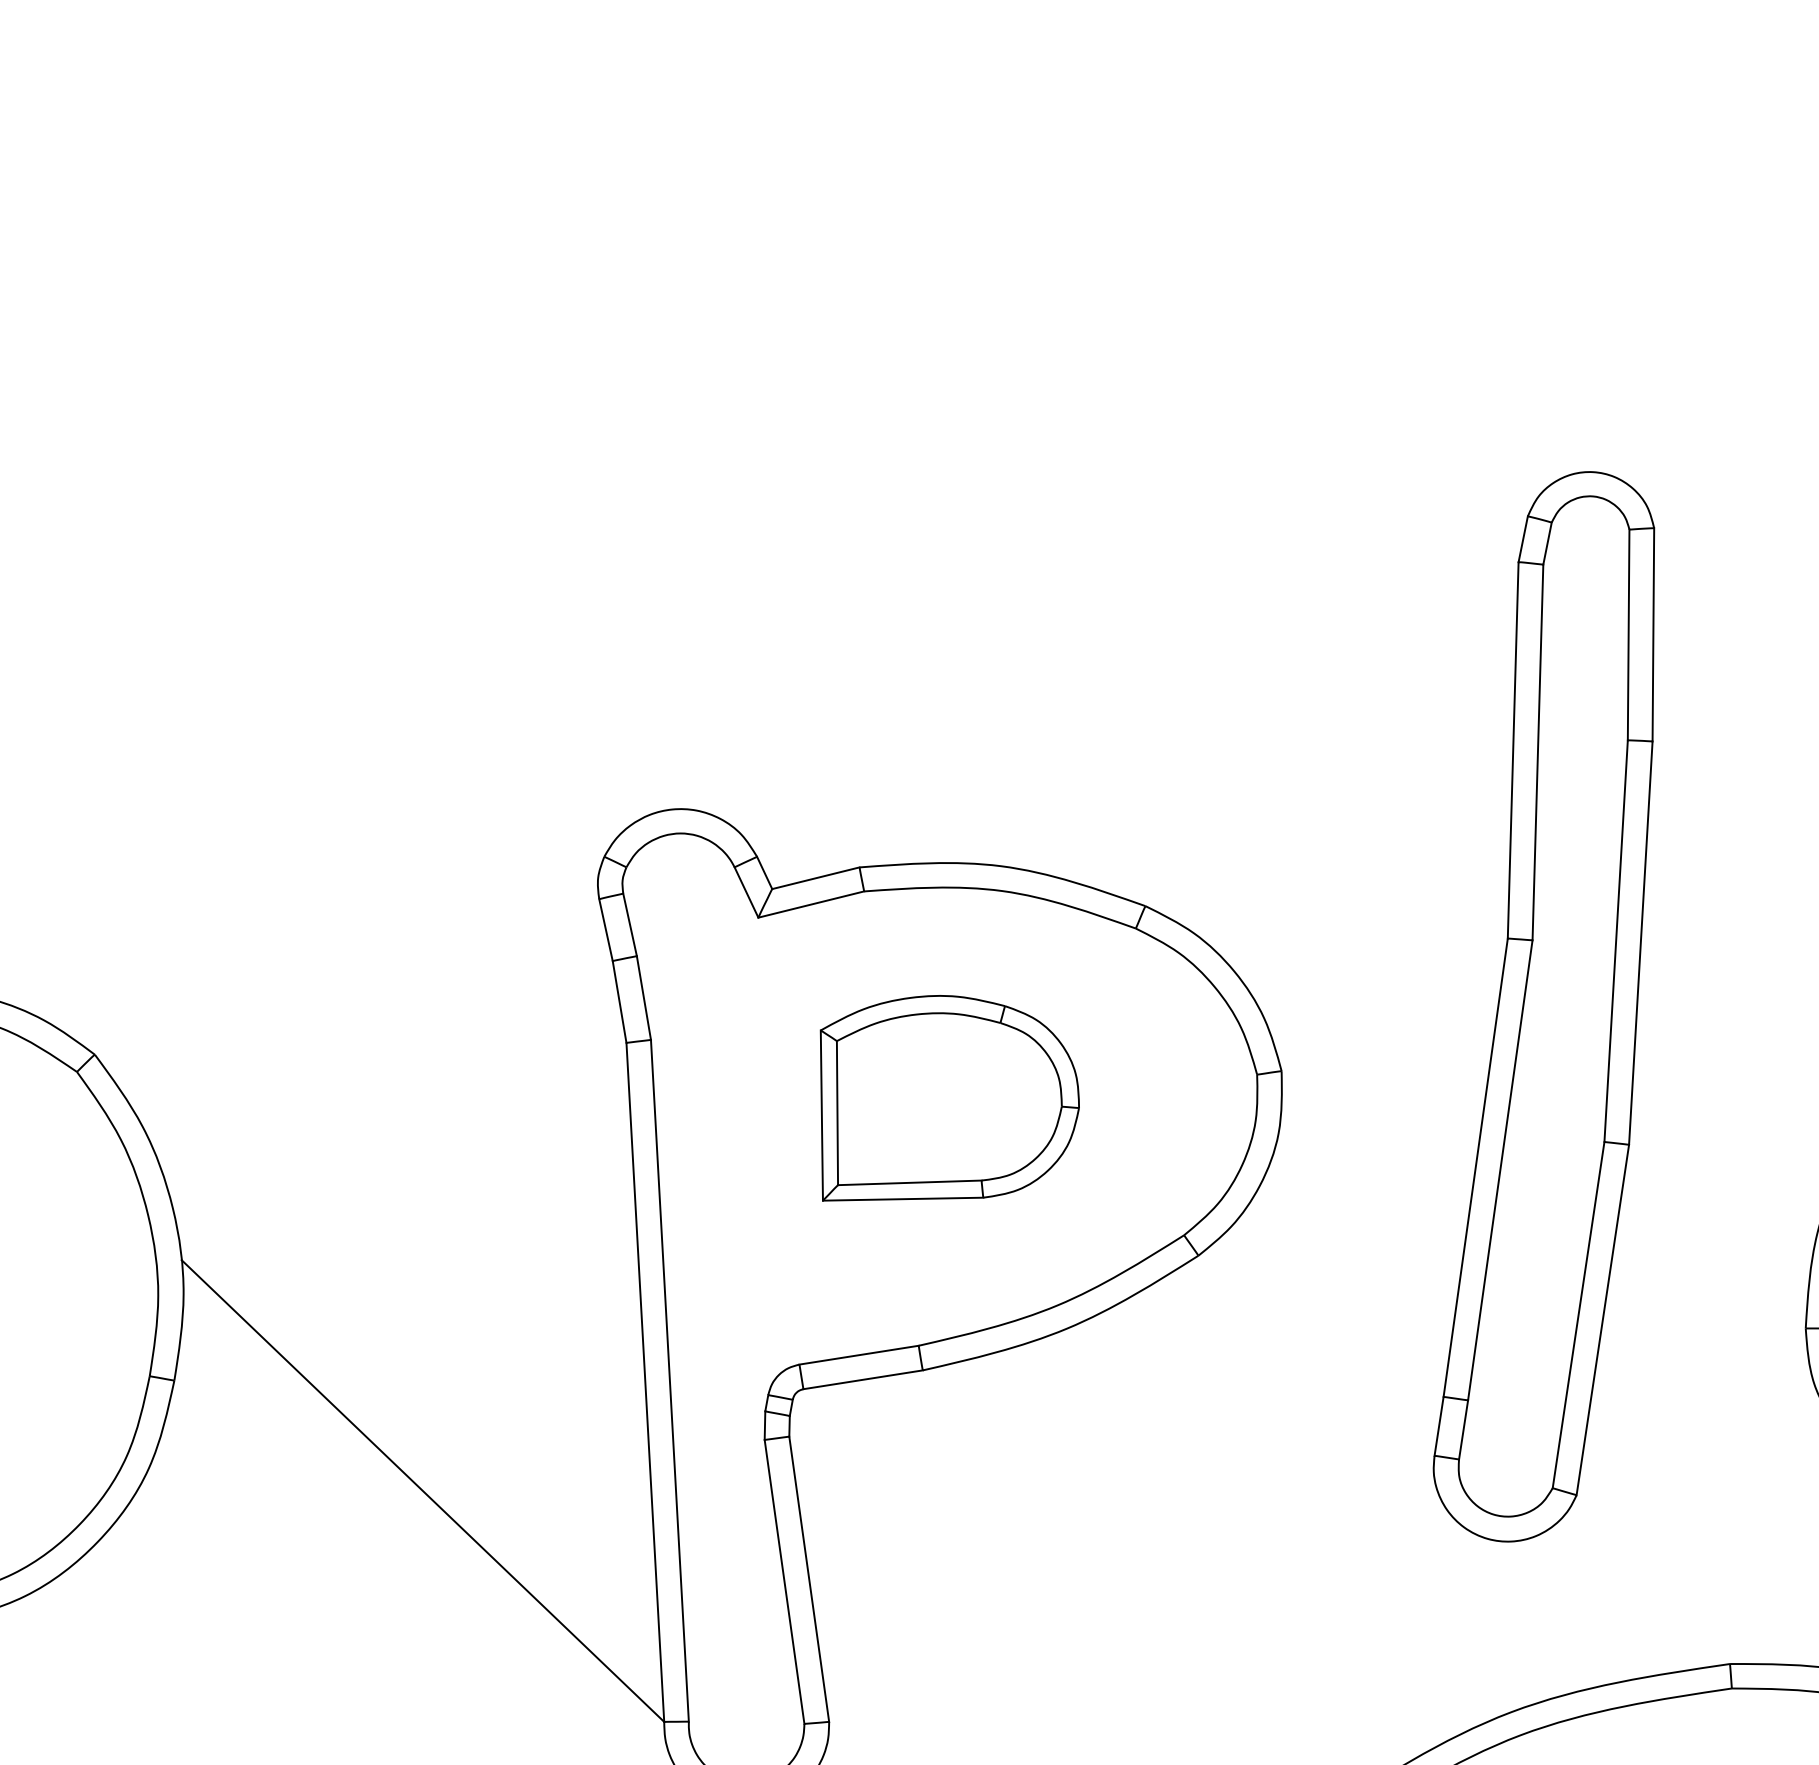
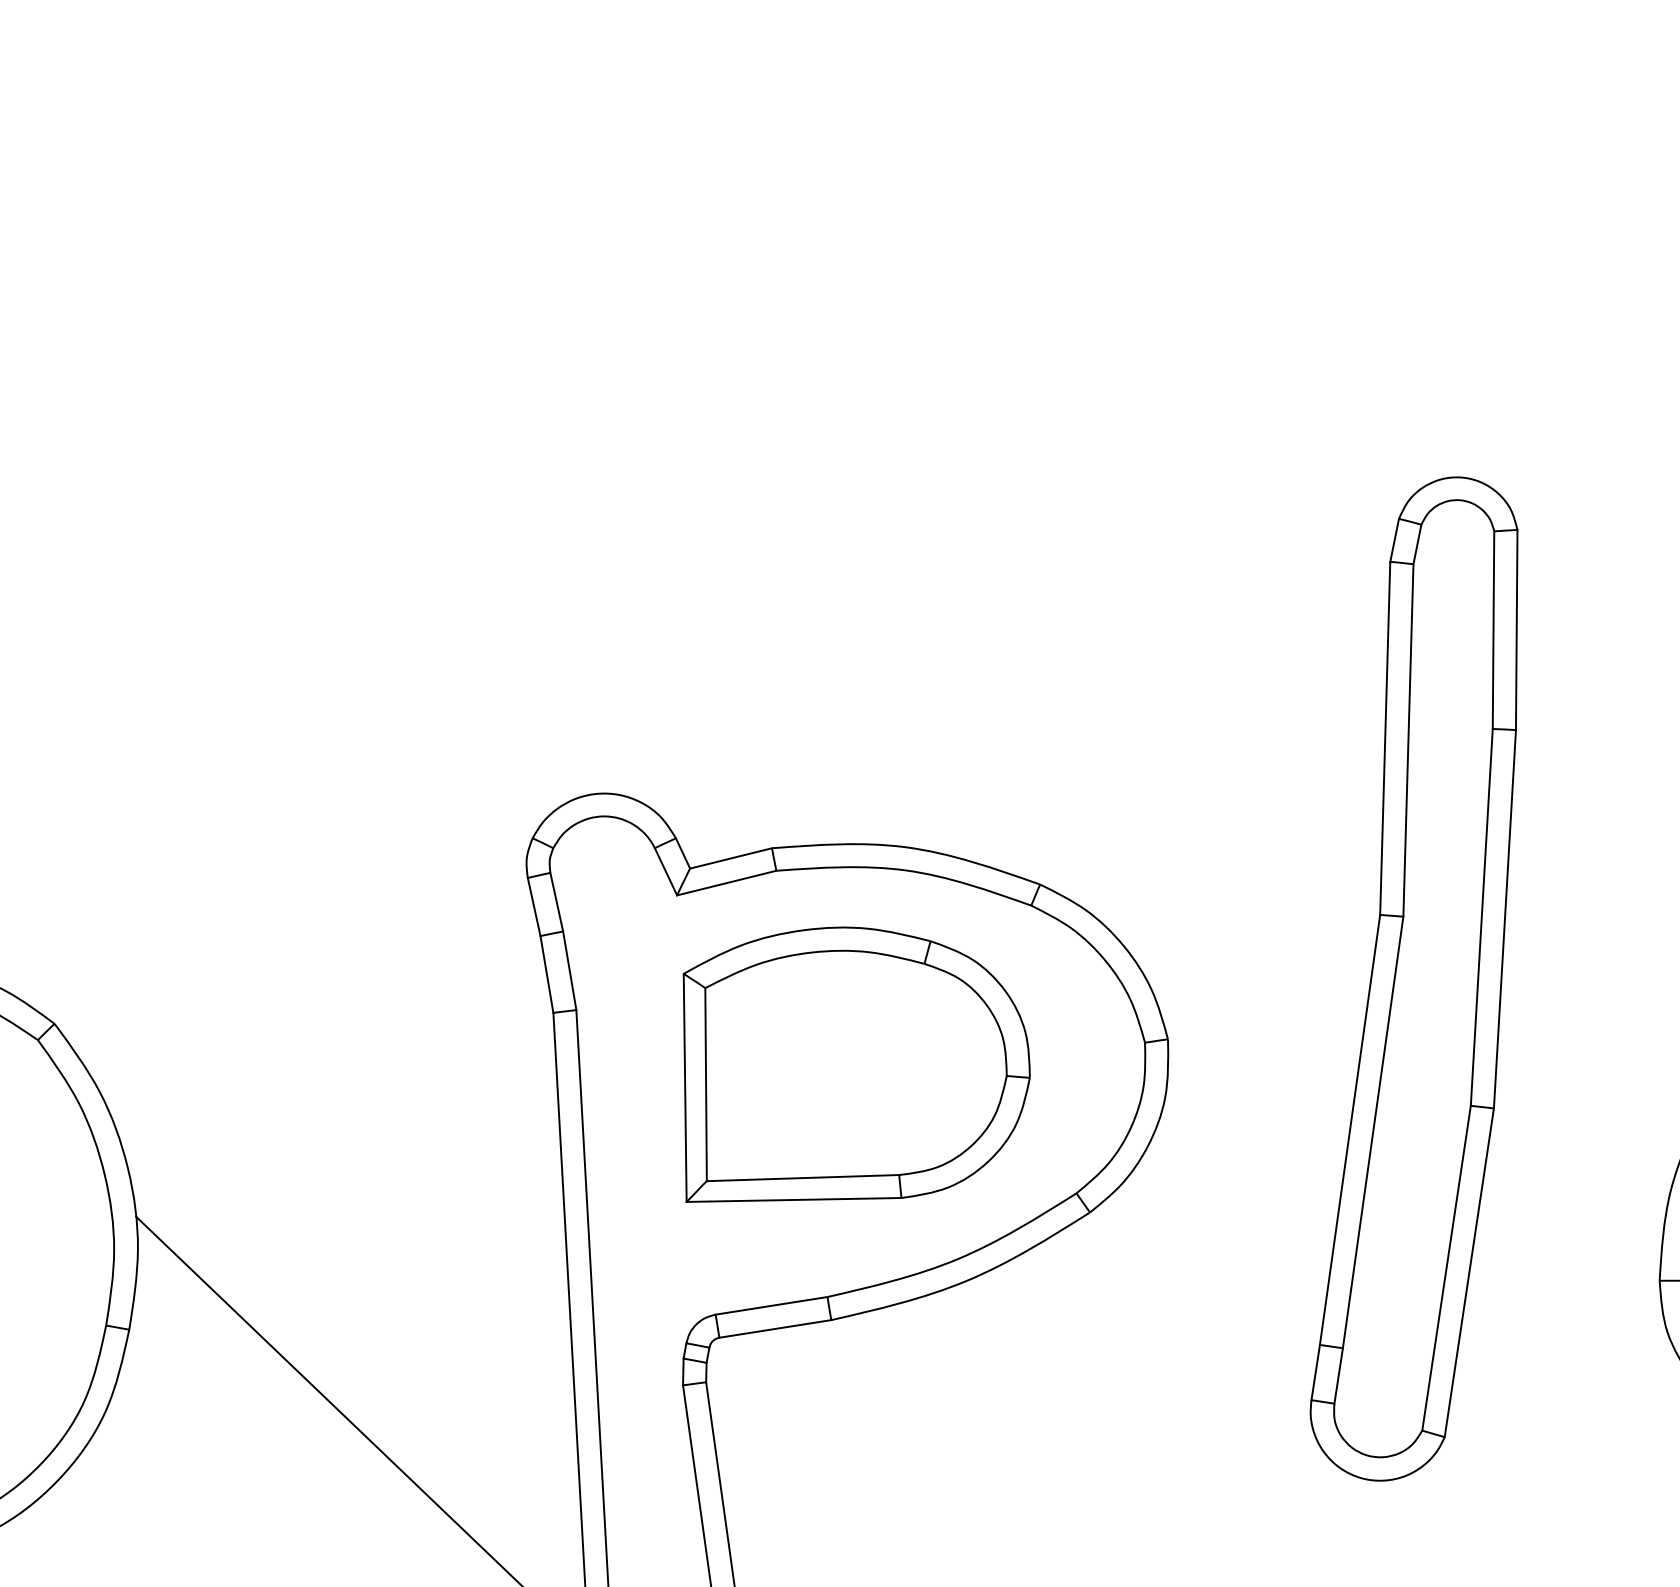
part: (949, 1098) -> (856, 1065), size x1.43

